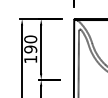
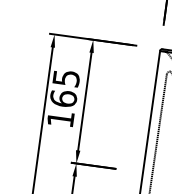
text: (30, 44) -> (64, 88), 190 -> 165

